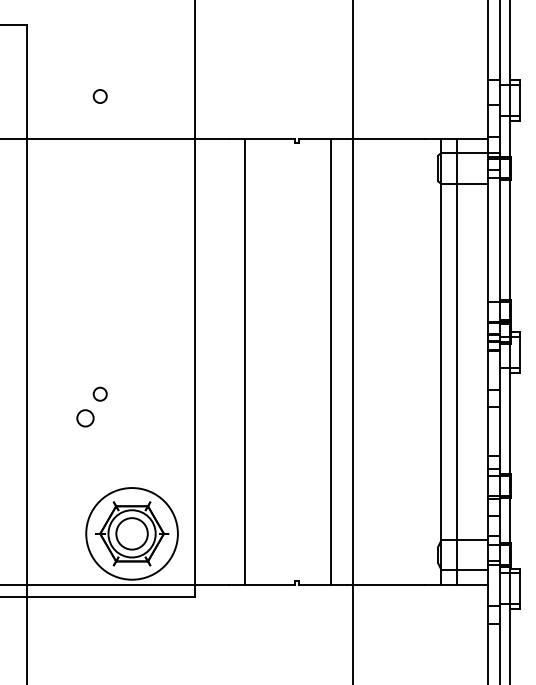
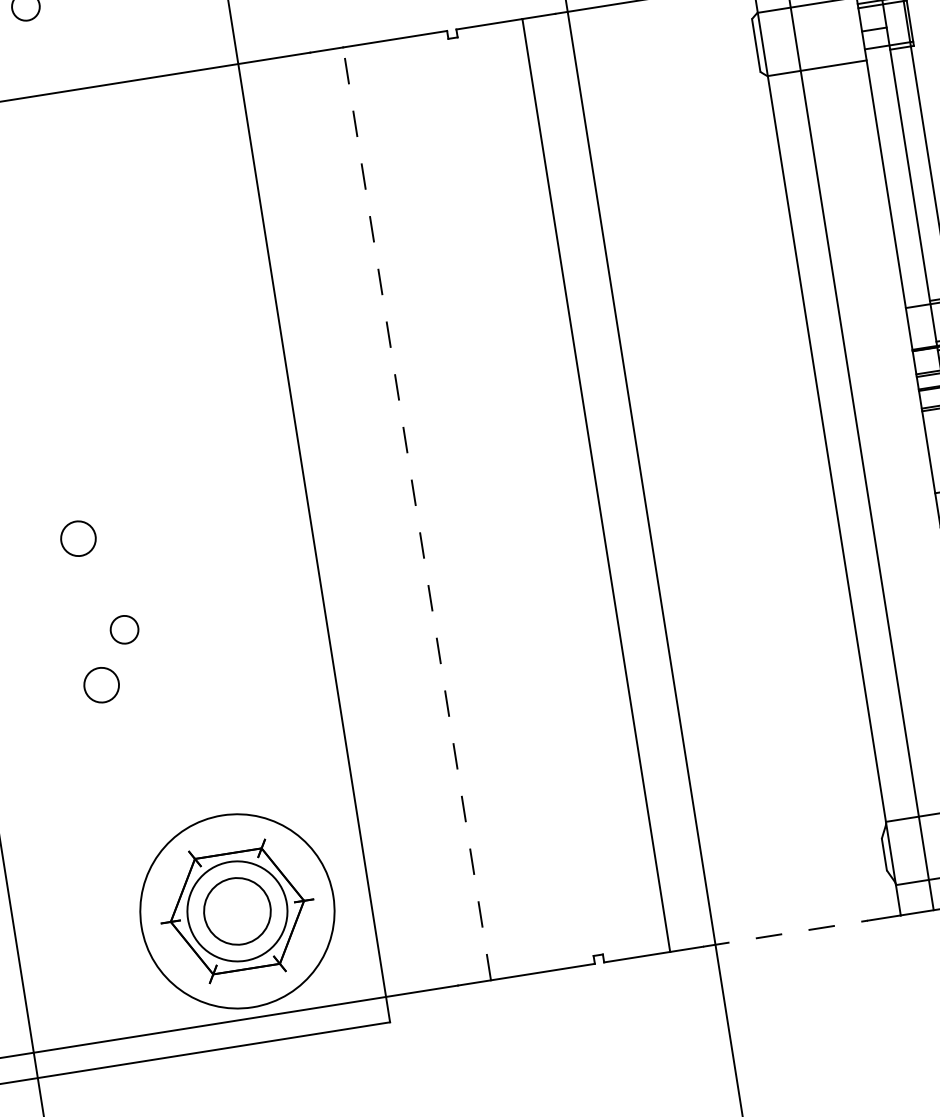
circle: (85, 348) -> (78, 538), added
line: (245, 361) -> (417, 513), solid -> dashed
line: (386, 584) -> (786, 933), solid -> dashed

